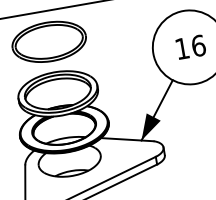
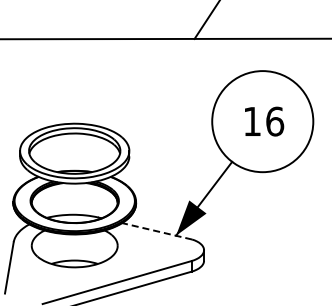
part: (49, 41) -> (74, 81), removed
line: (127, 139) -> (157, 231), solid -> dashed

